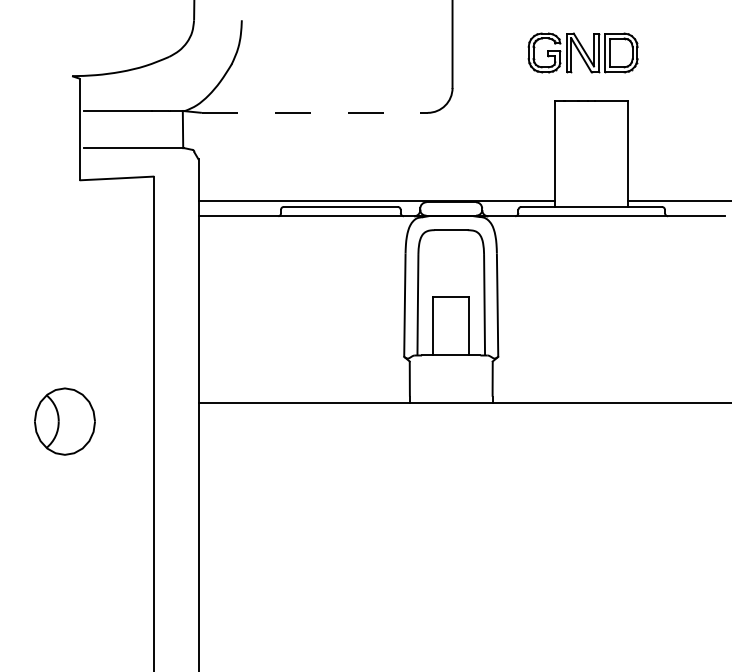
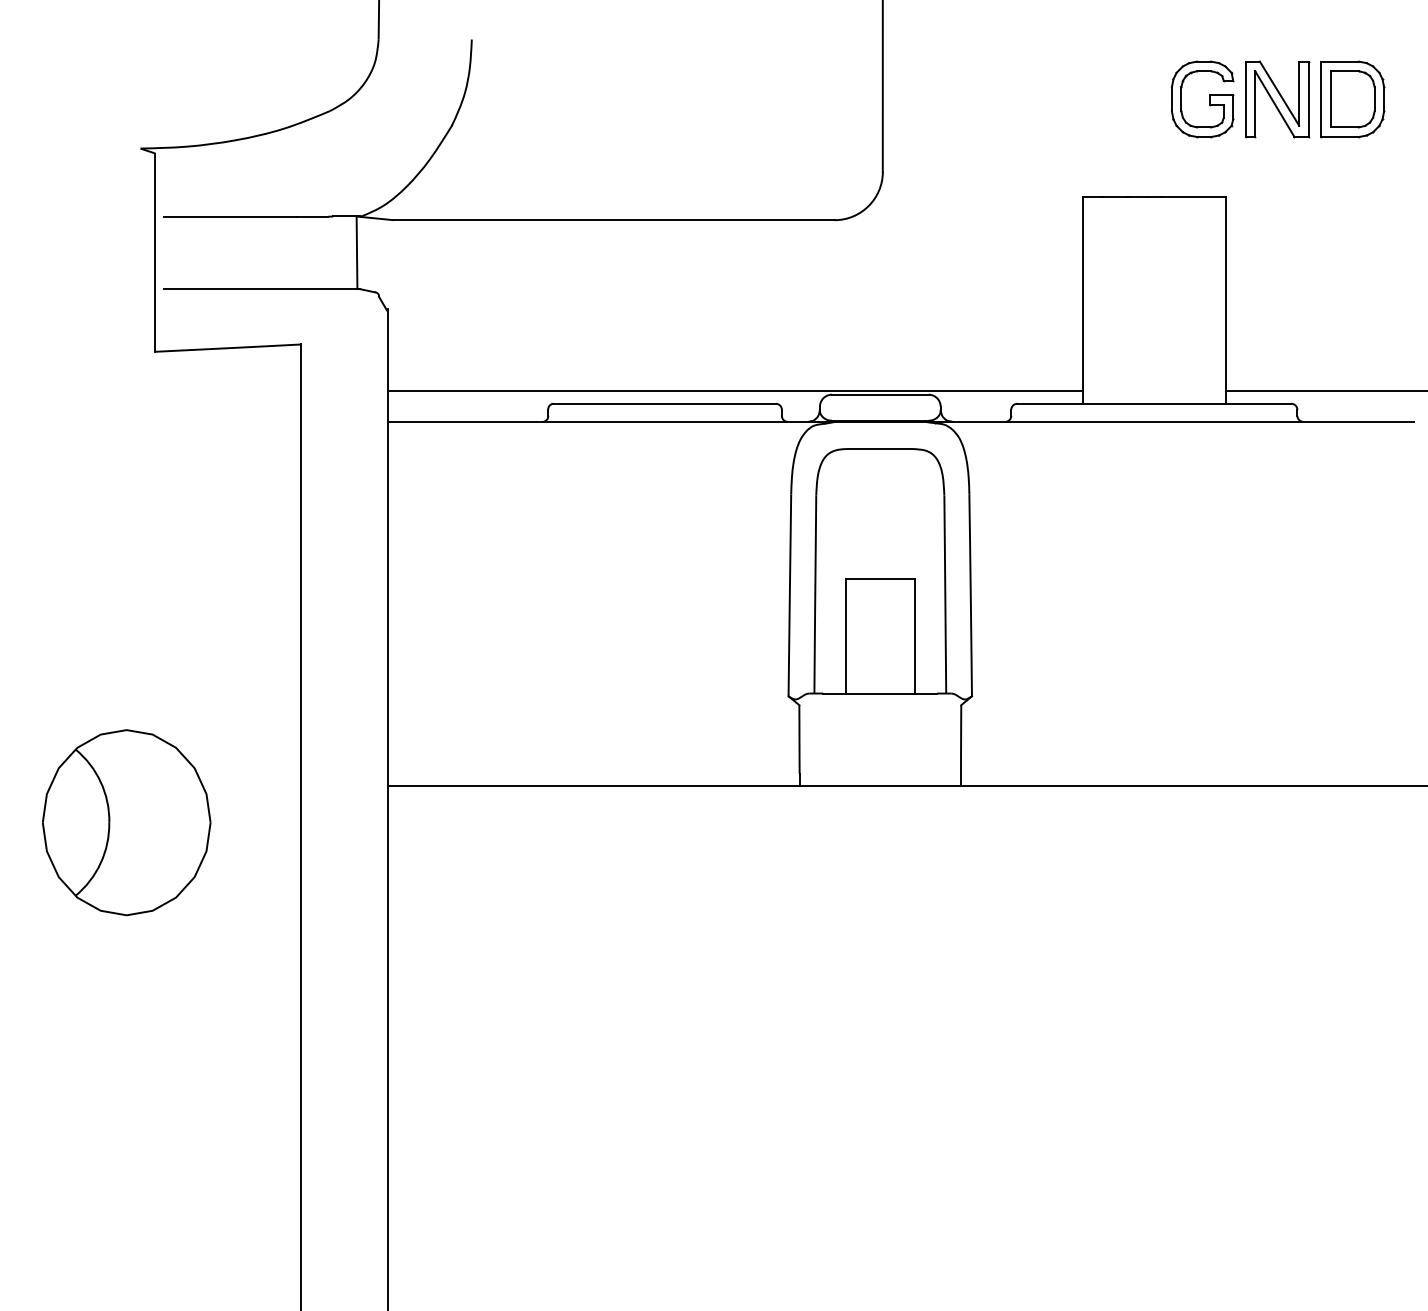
part: (582, 52) -> (1276, 98), moved
line: (314, 112) -> (613, 219), dashed -> solid
part: (64, 421) -> (125, 822), size x1.43

